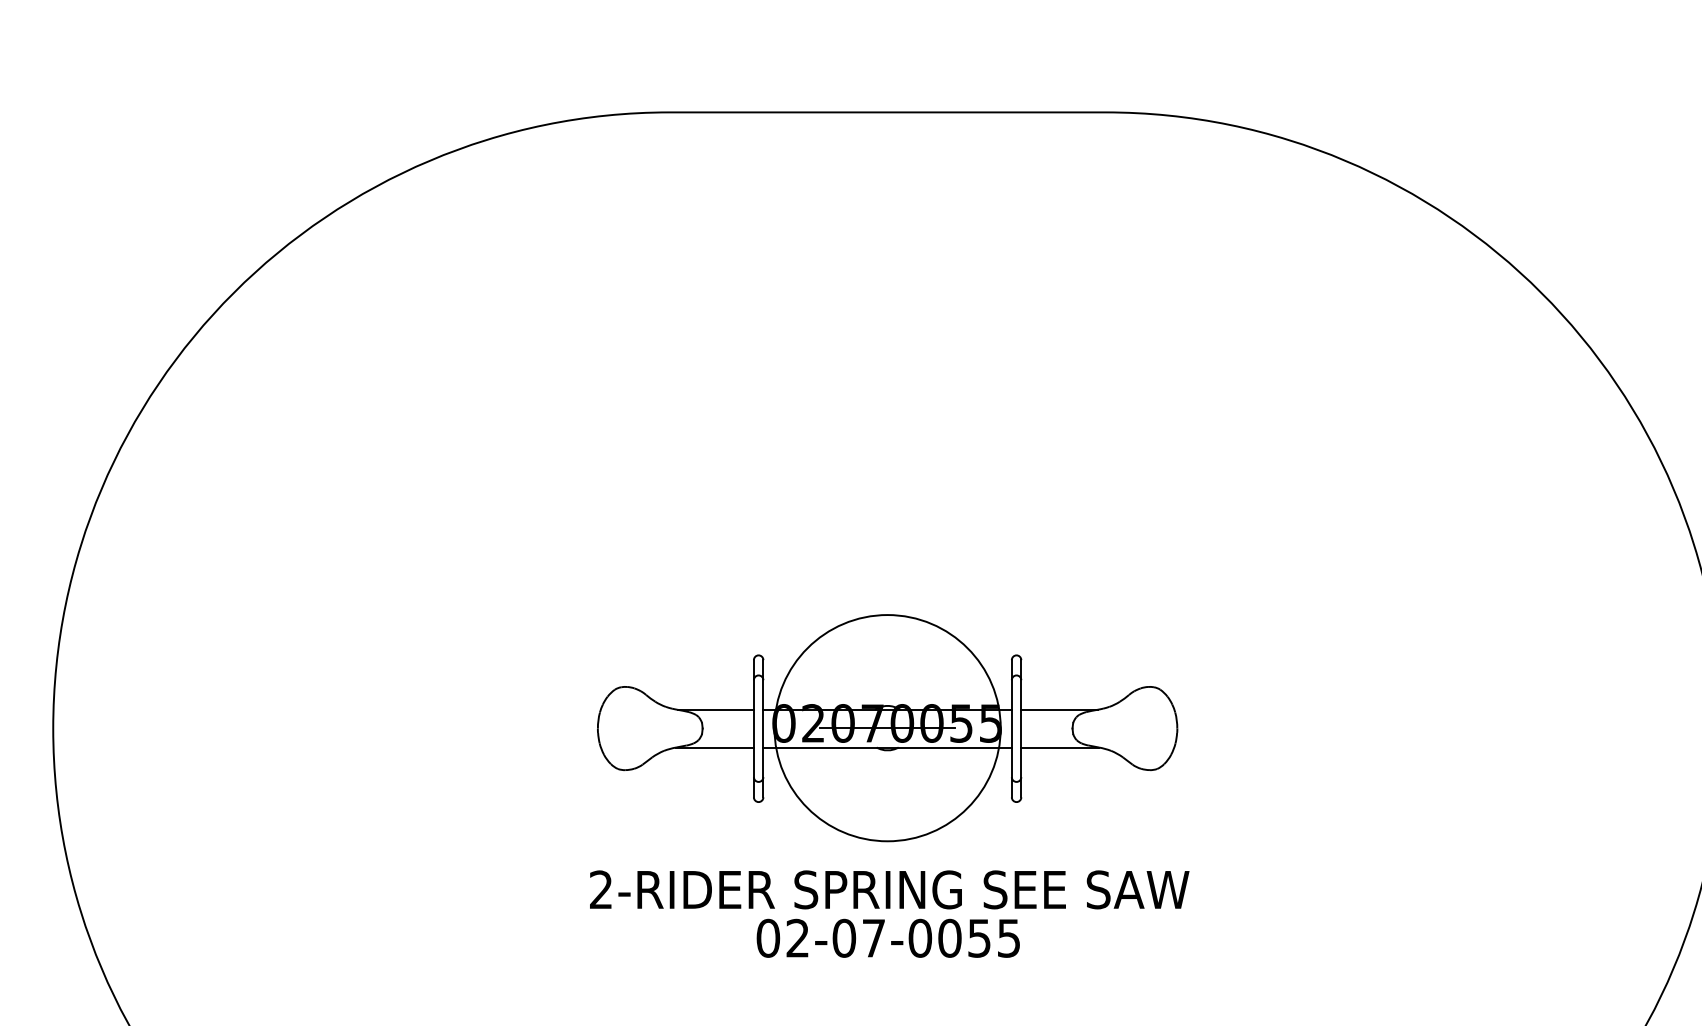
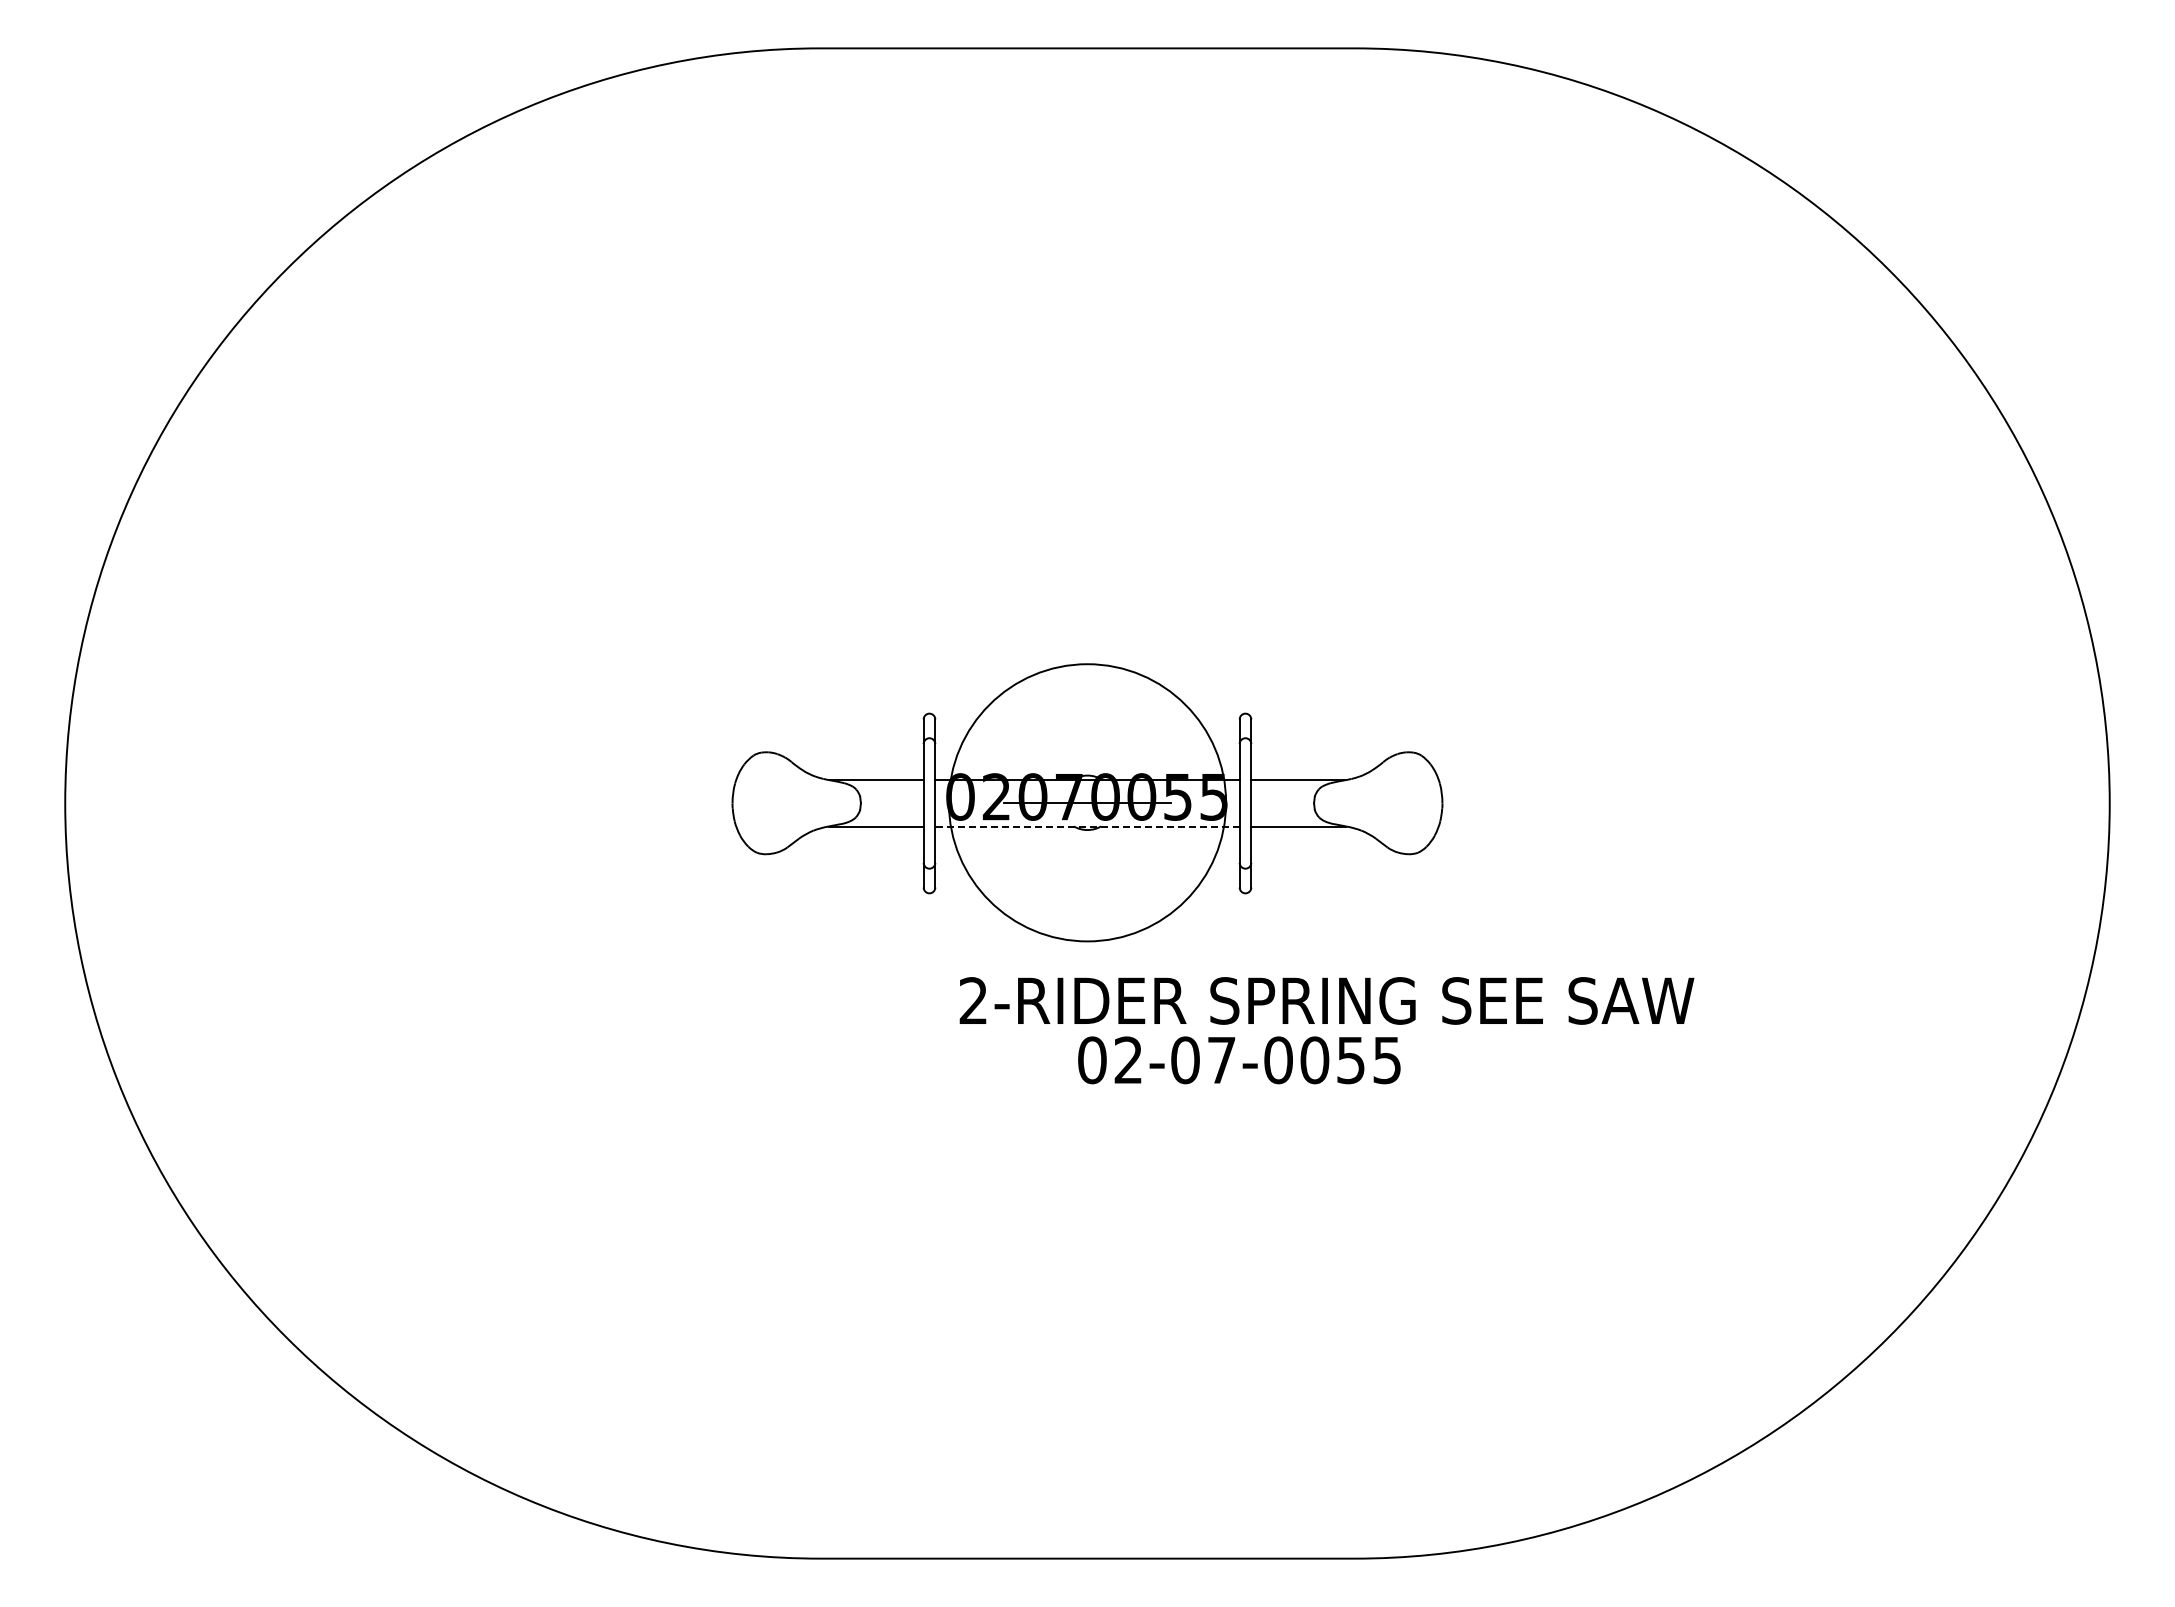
line: (887, 747) -> (1087, 826), solid -> dashed
text: (889, 889) -> (1326, 1000), moved
text: (888, 938) -> (1239, 1060), moved

